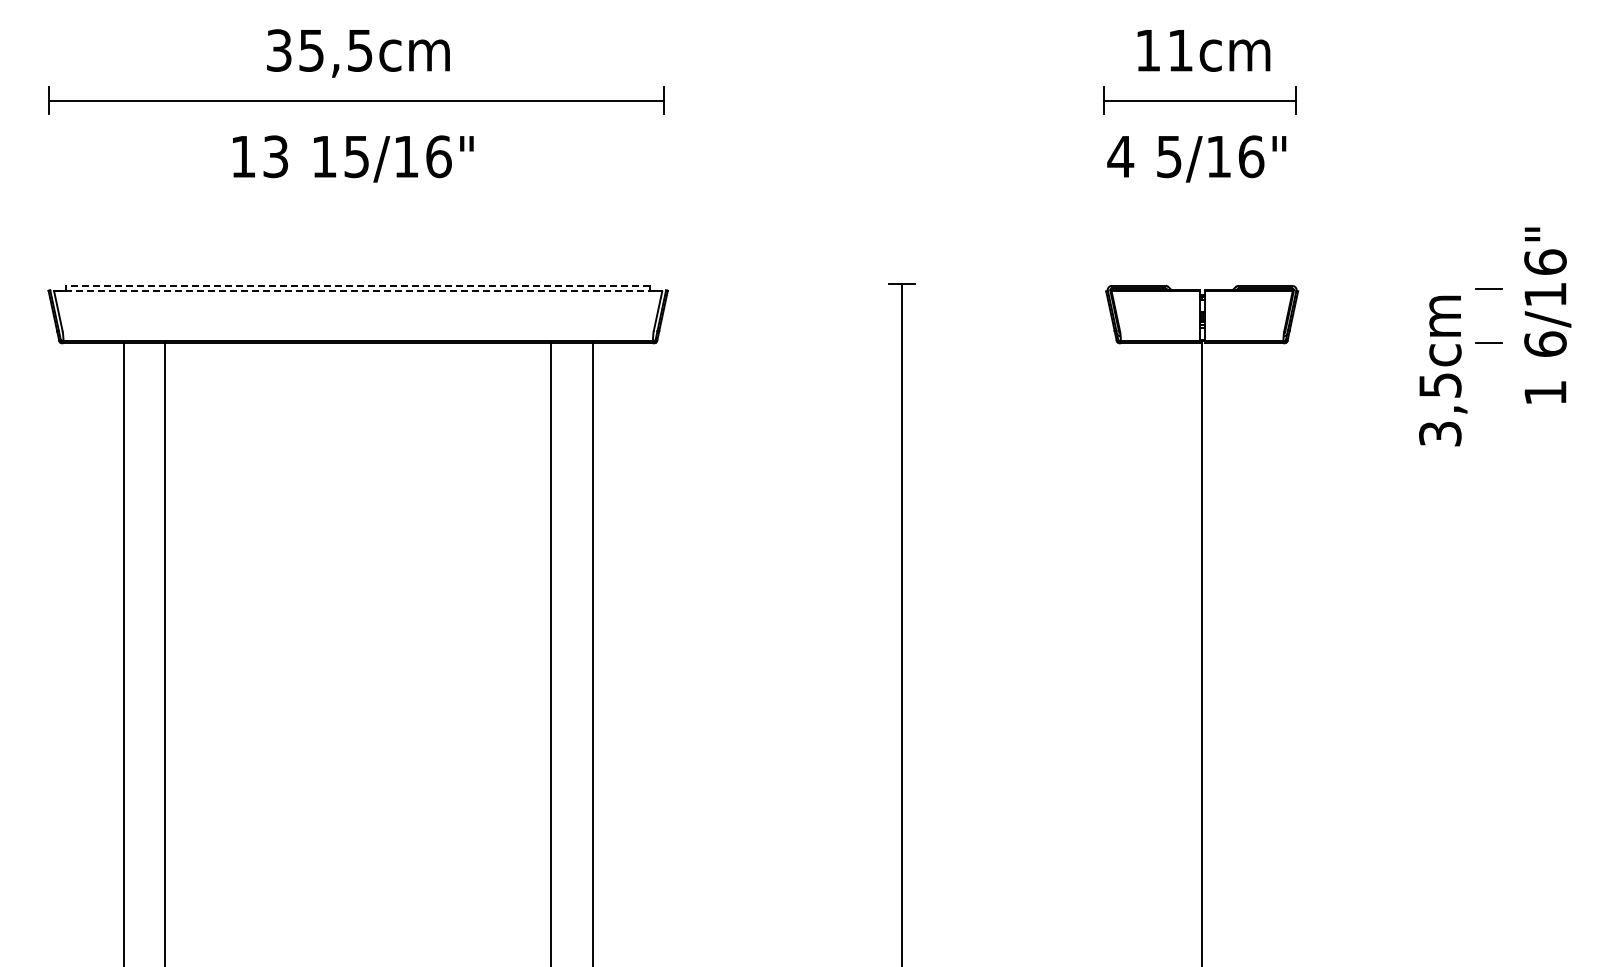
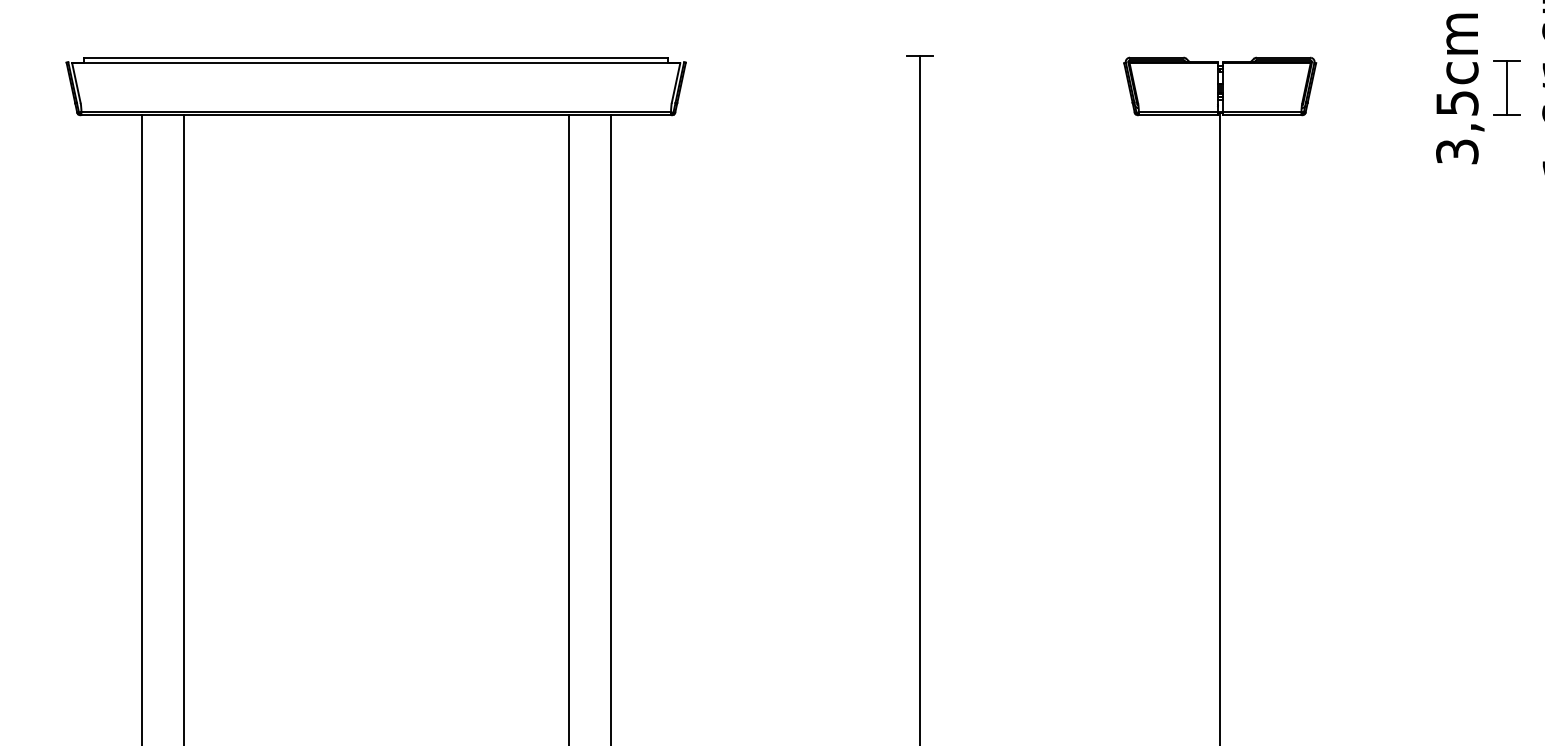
line: (357, 285) -> (375, 57), dashed -> solid
line: (358, 291) -> (376, 63), dashed -> solid
line: (1488, 315) -> (1506, 87), added
text: (1443, 370) -> (1460, 88), moved

